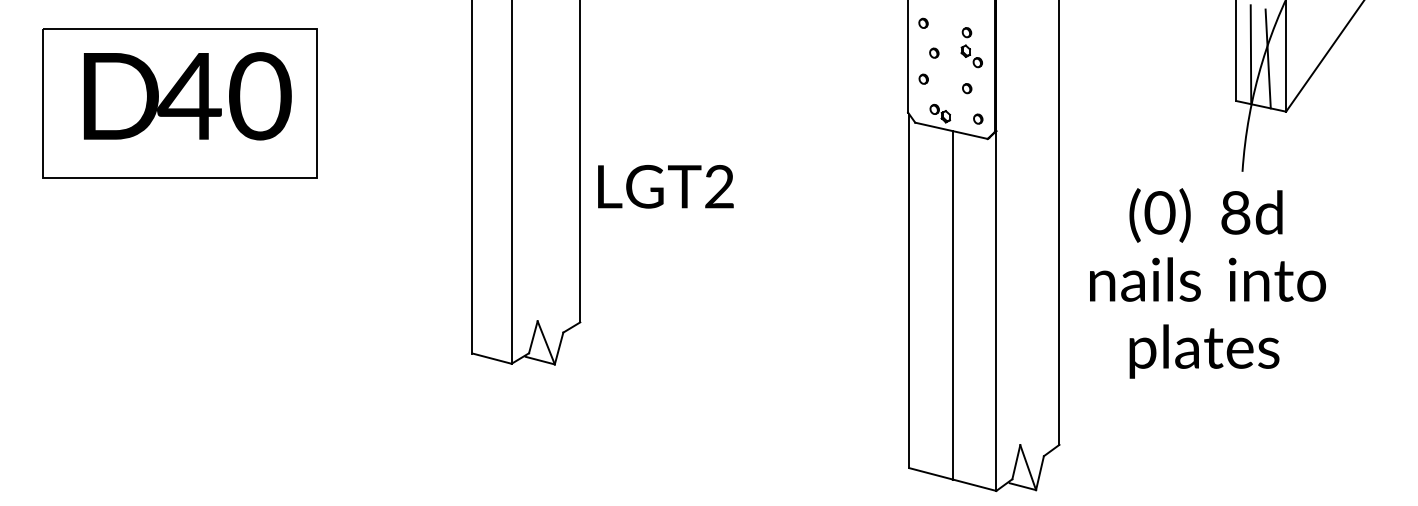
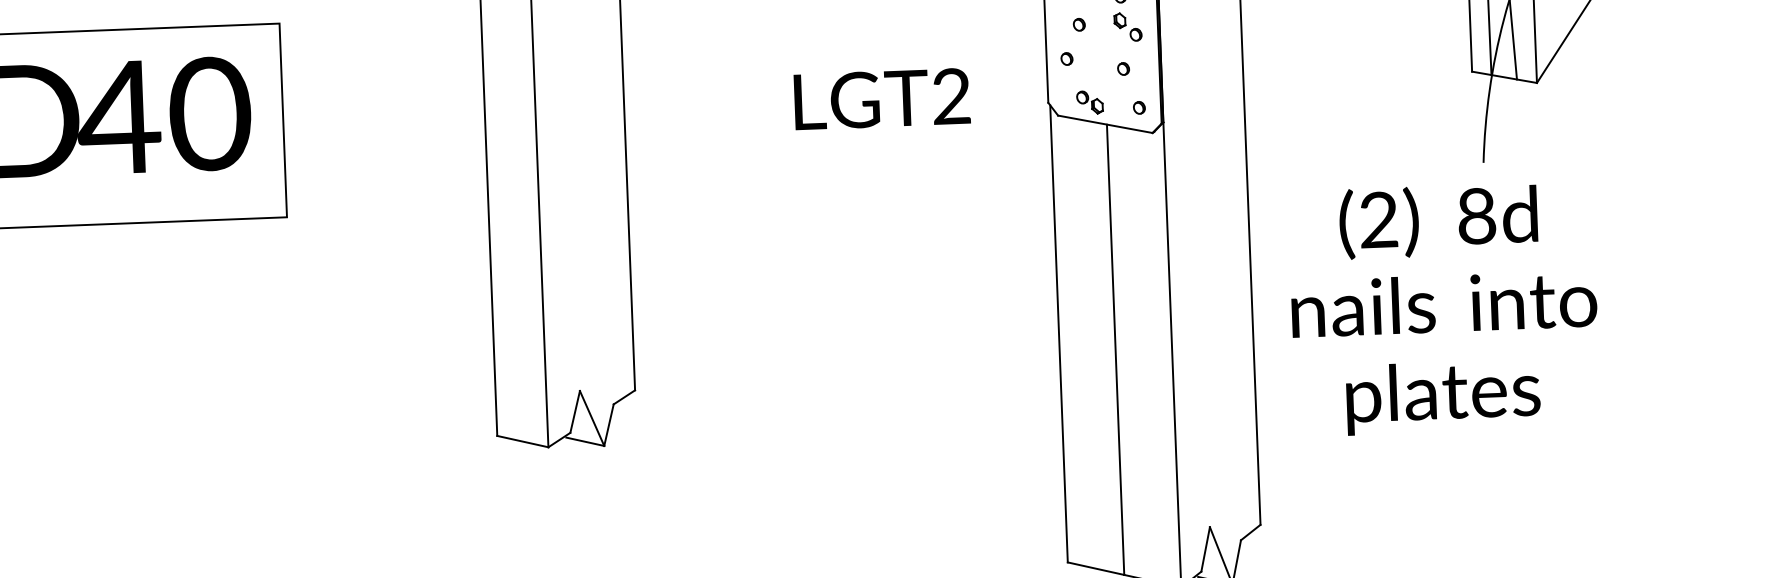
text: (665, 186) -> (881, 98), moved
text: (1159, 212) -> (1378, 219), (0) -> (2)

